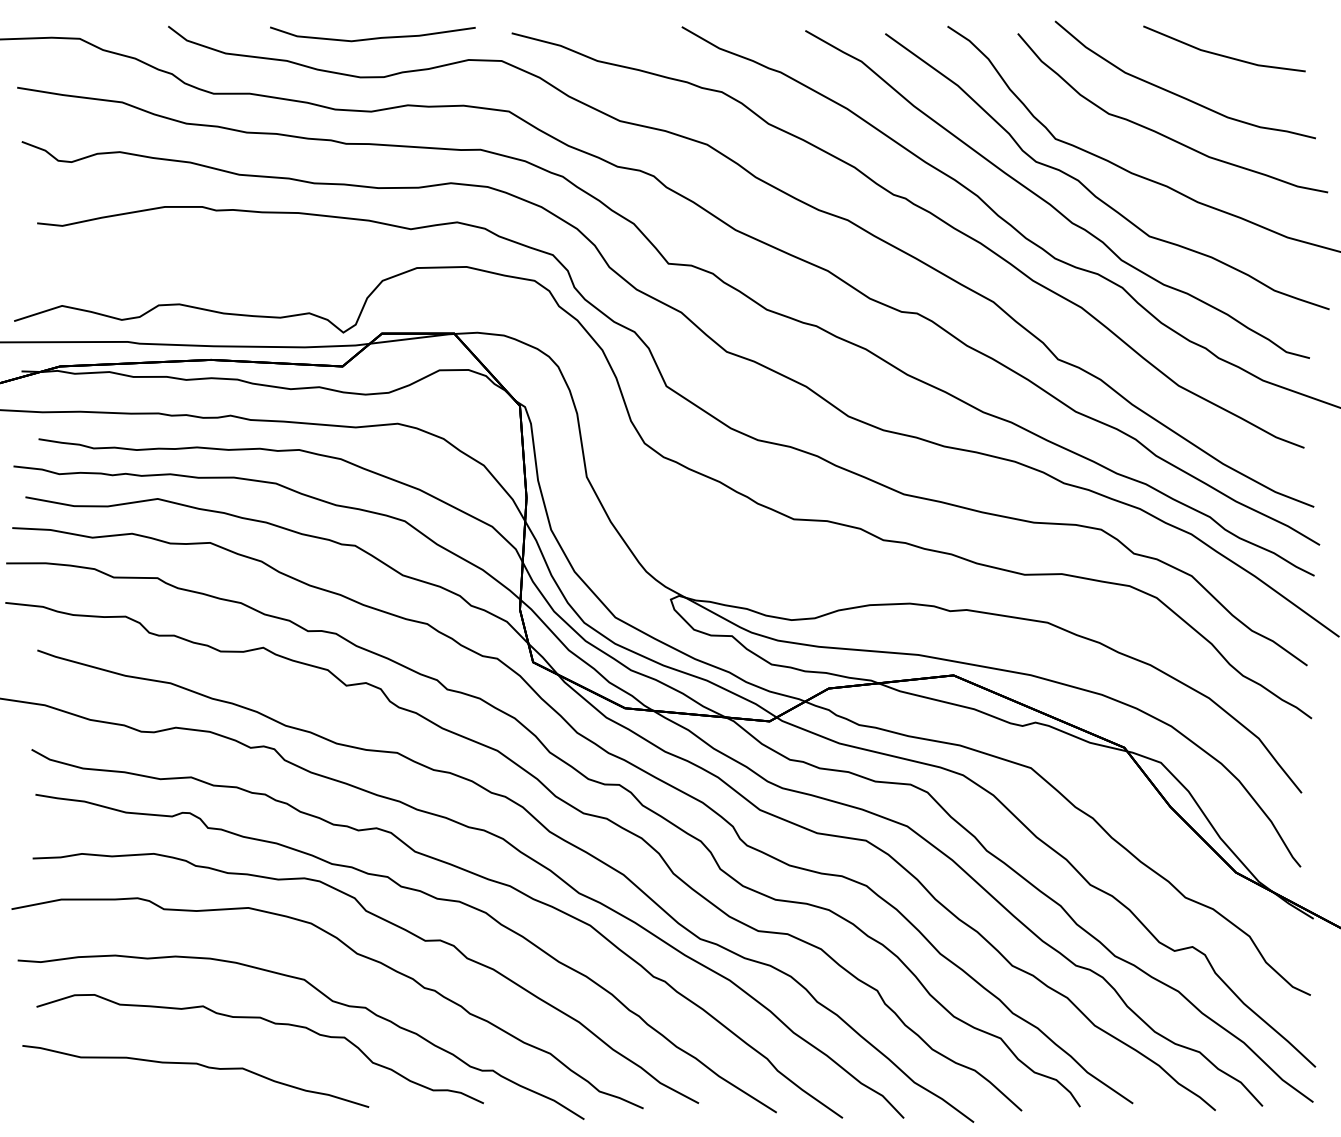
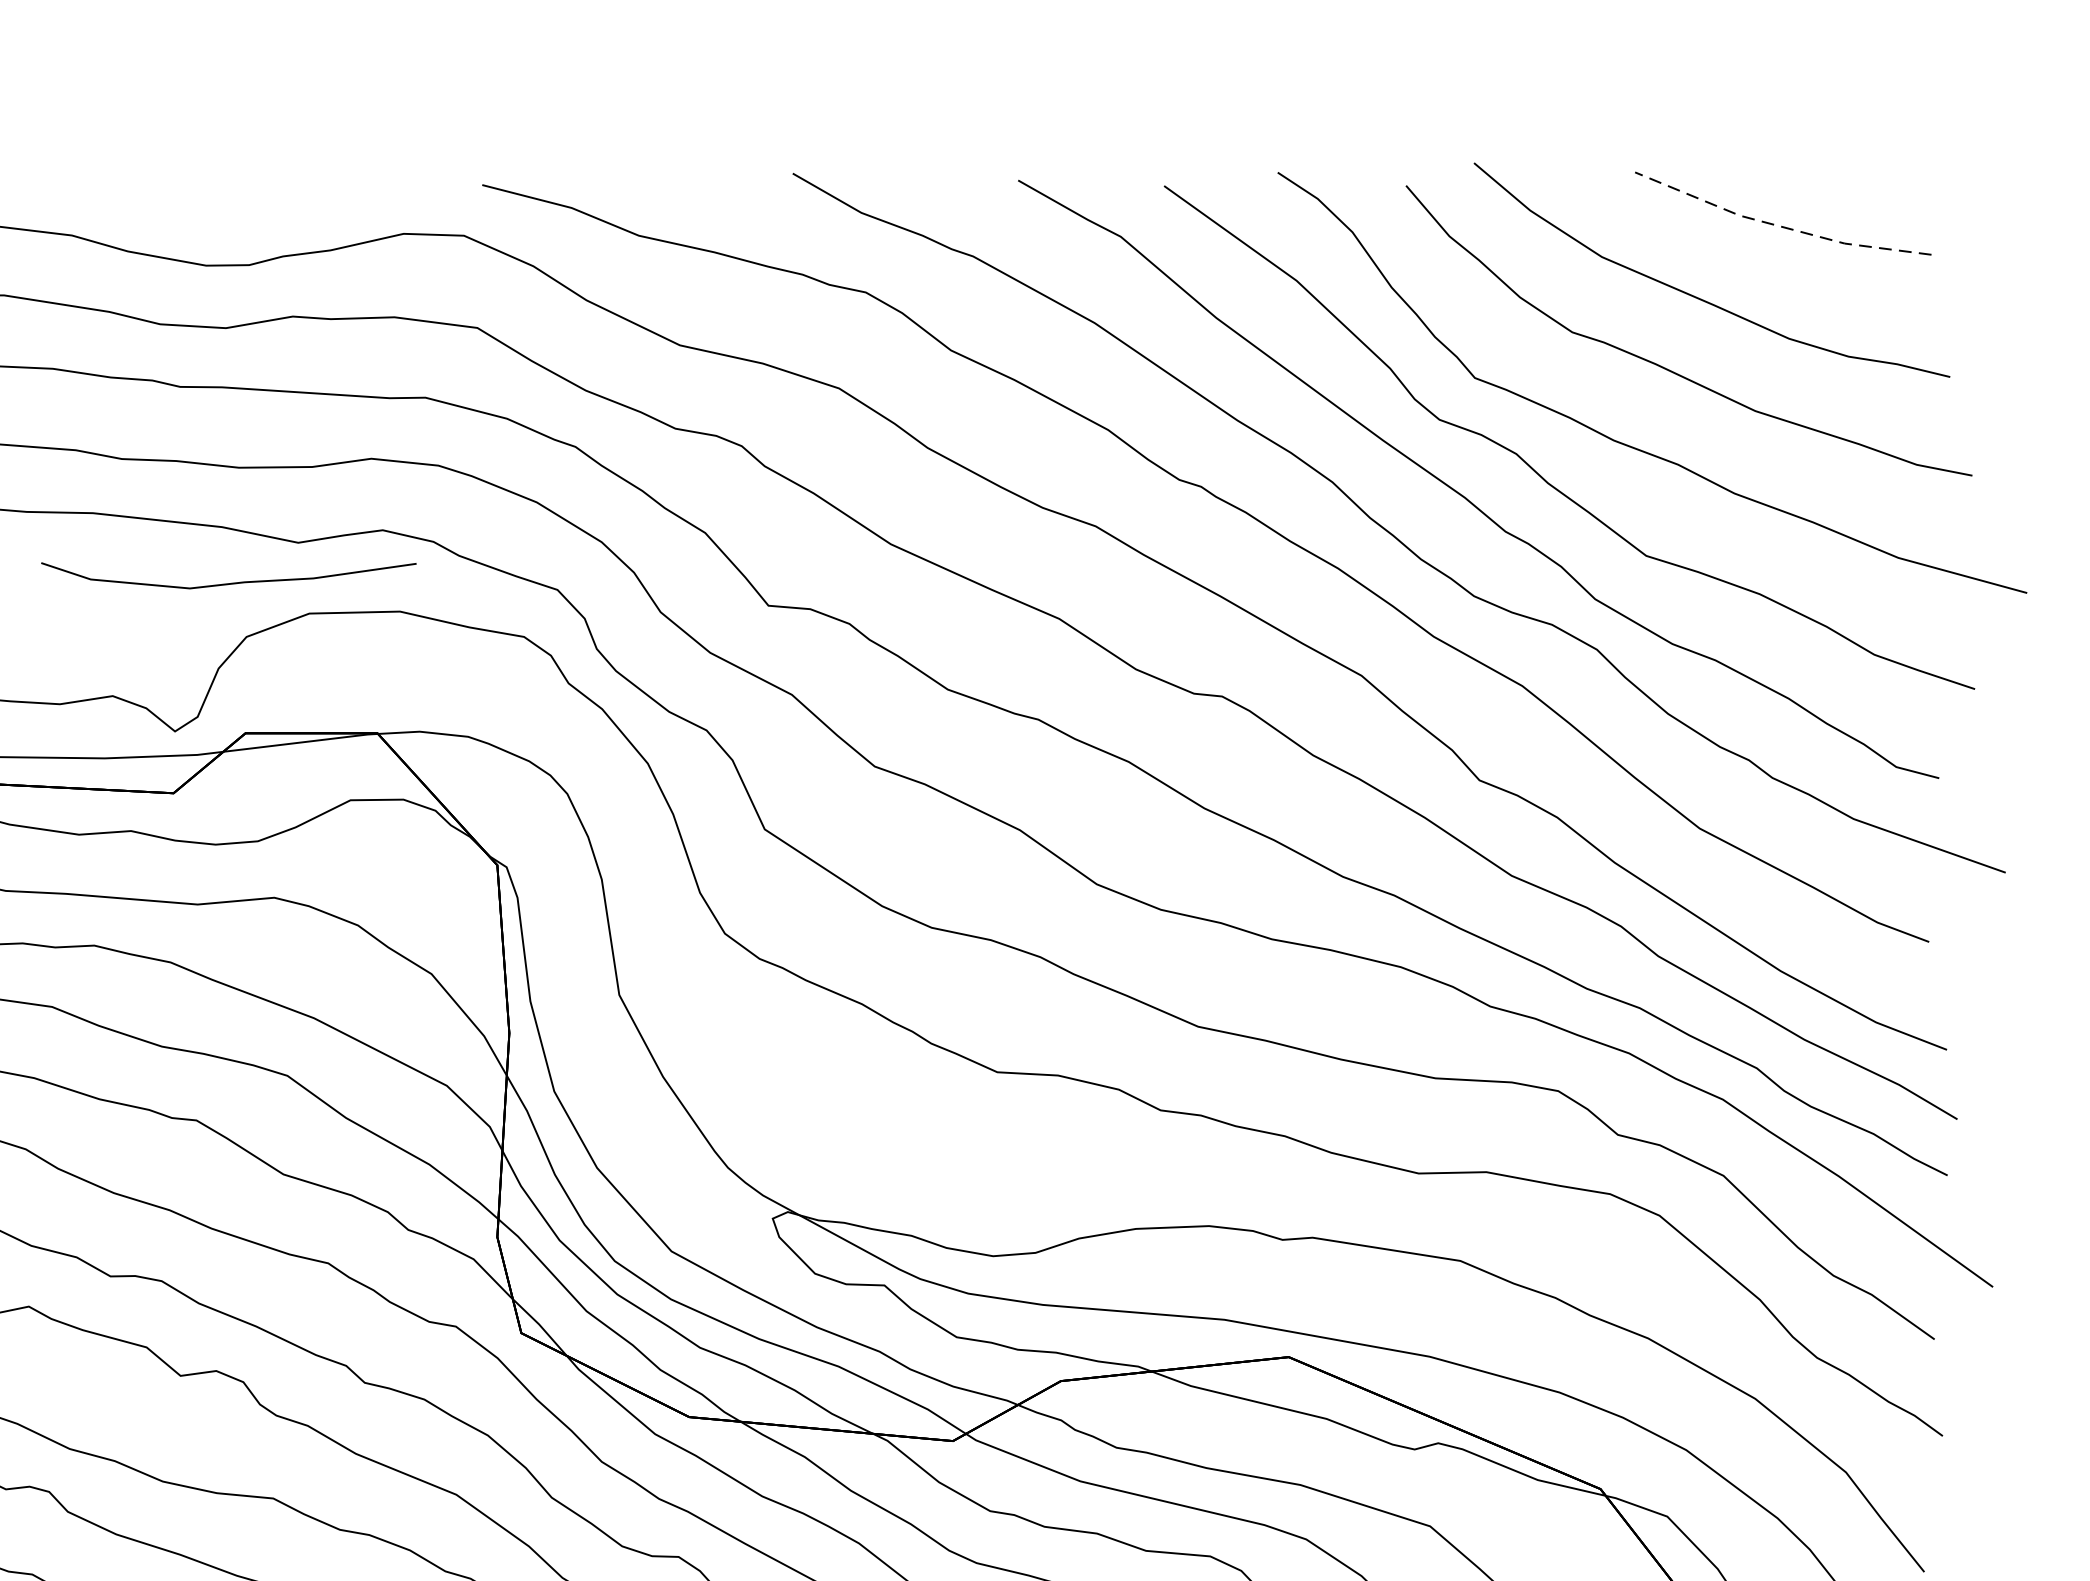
curve: (373, 37) -> (230, 581), moved
line: (1221, 55) -> (1777, 225), solid -> dashed

